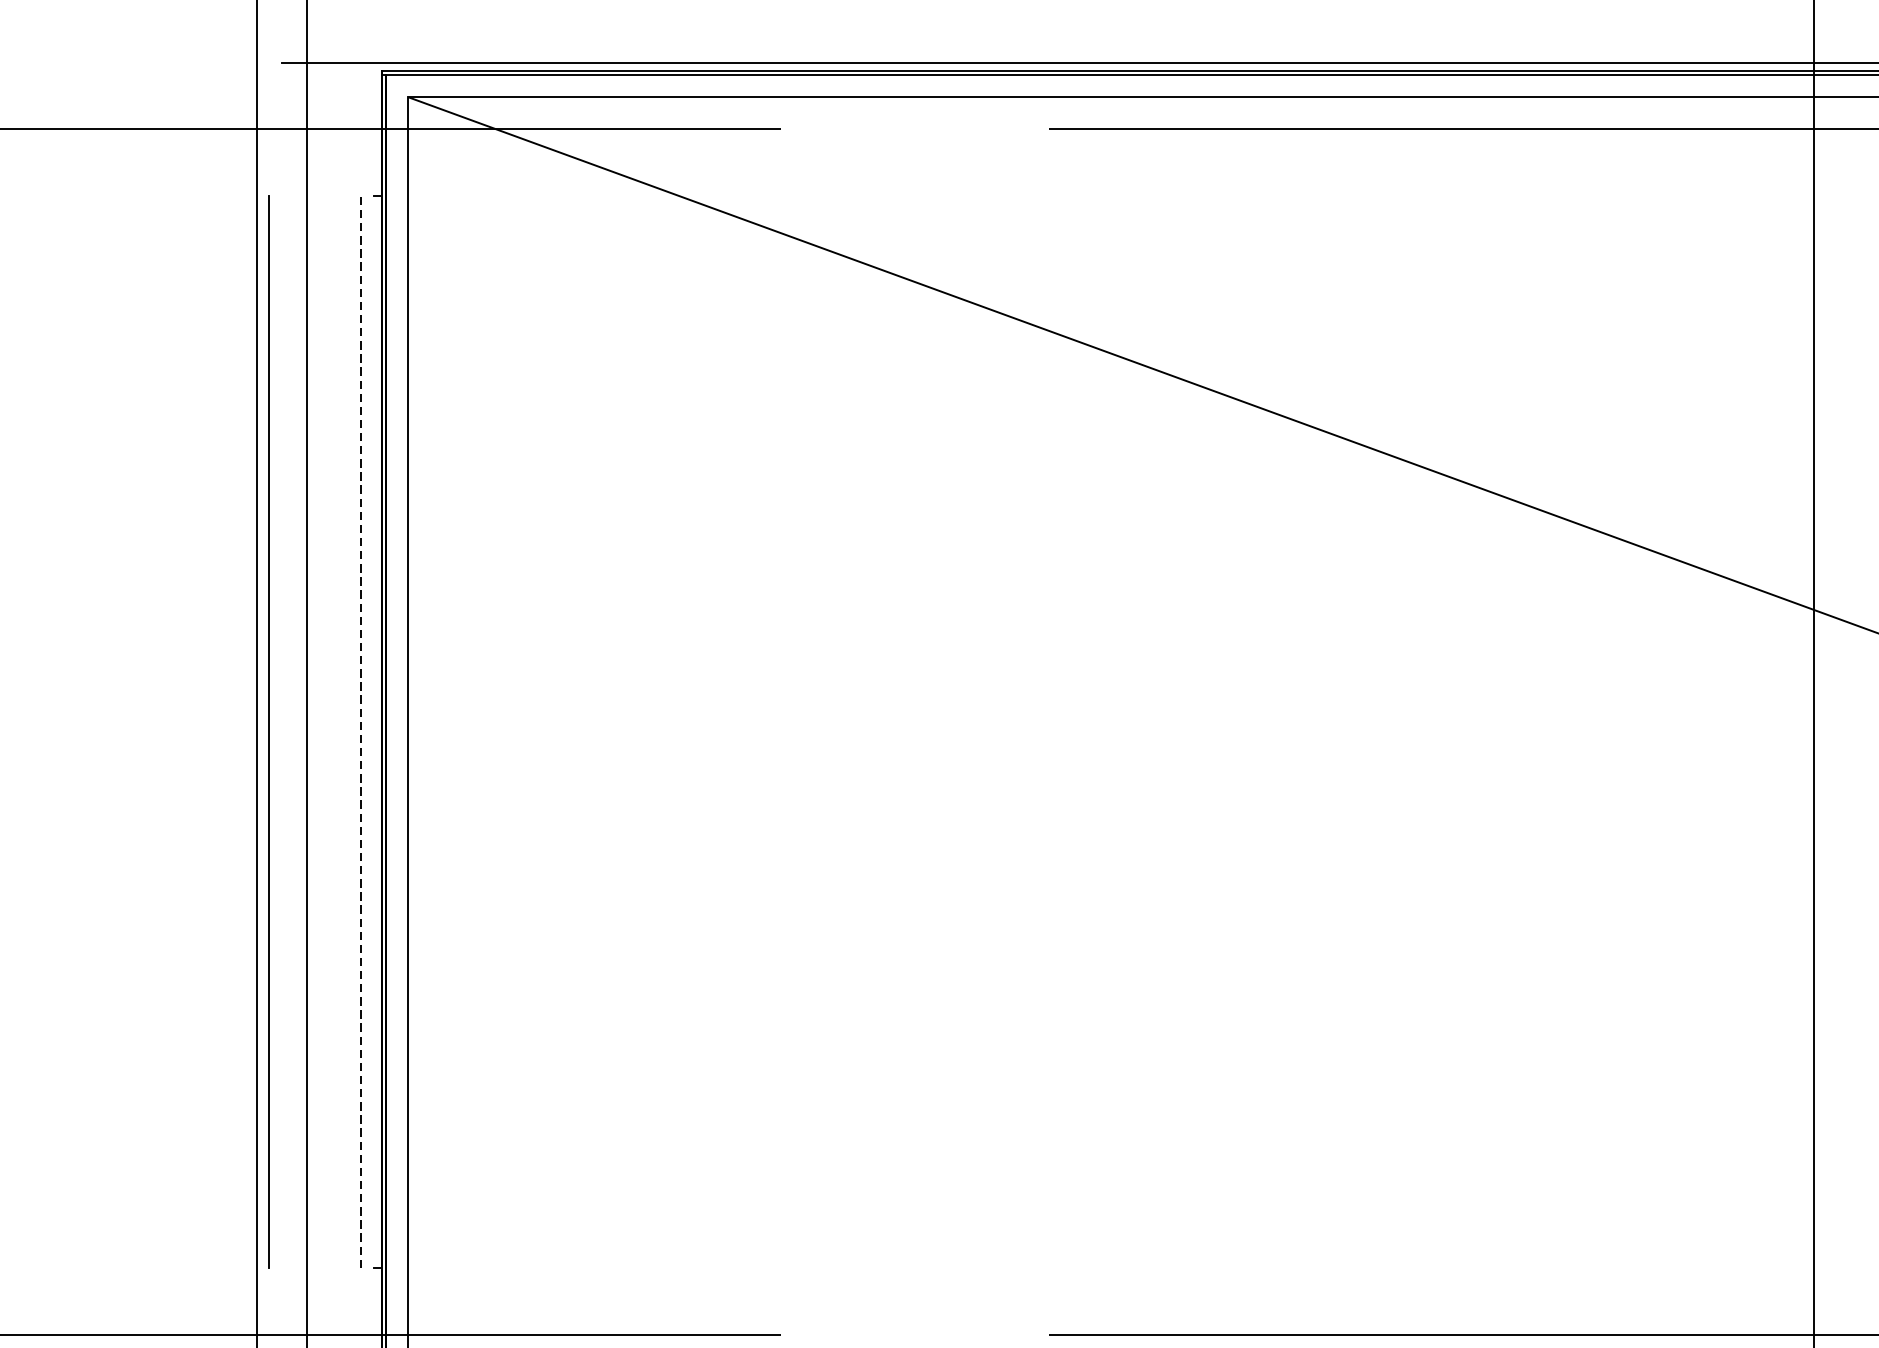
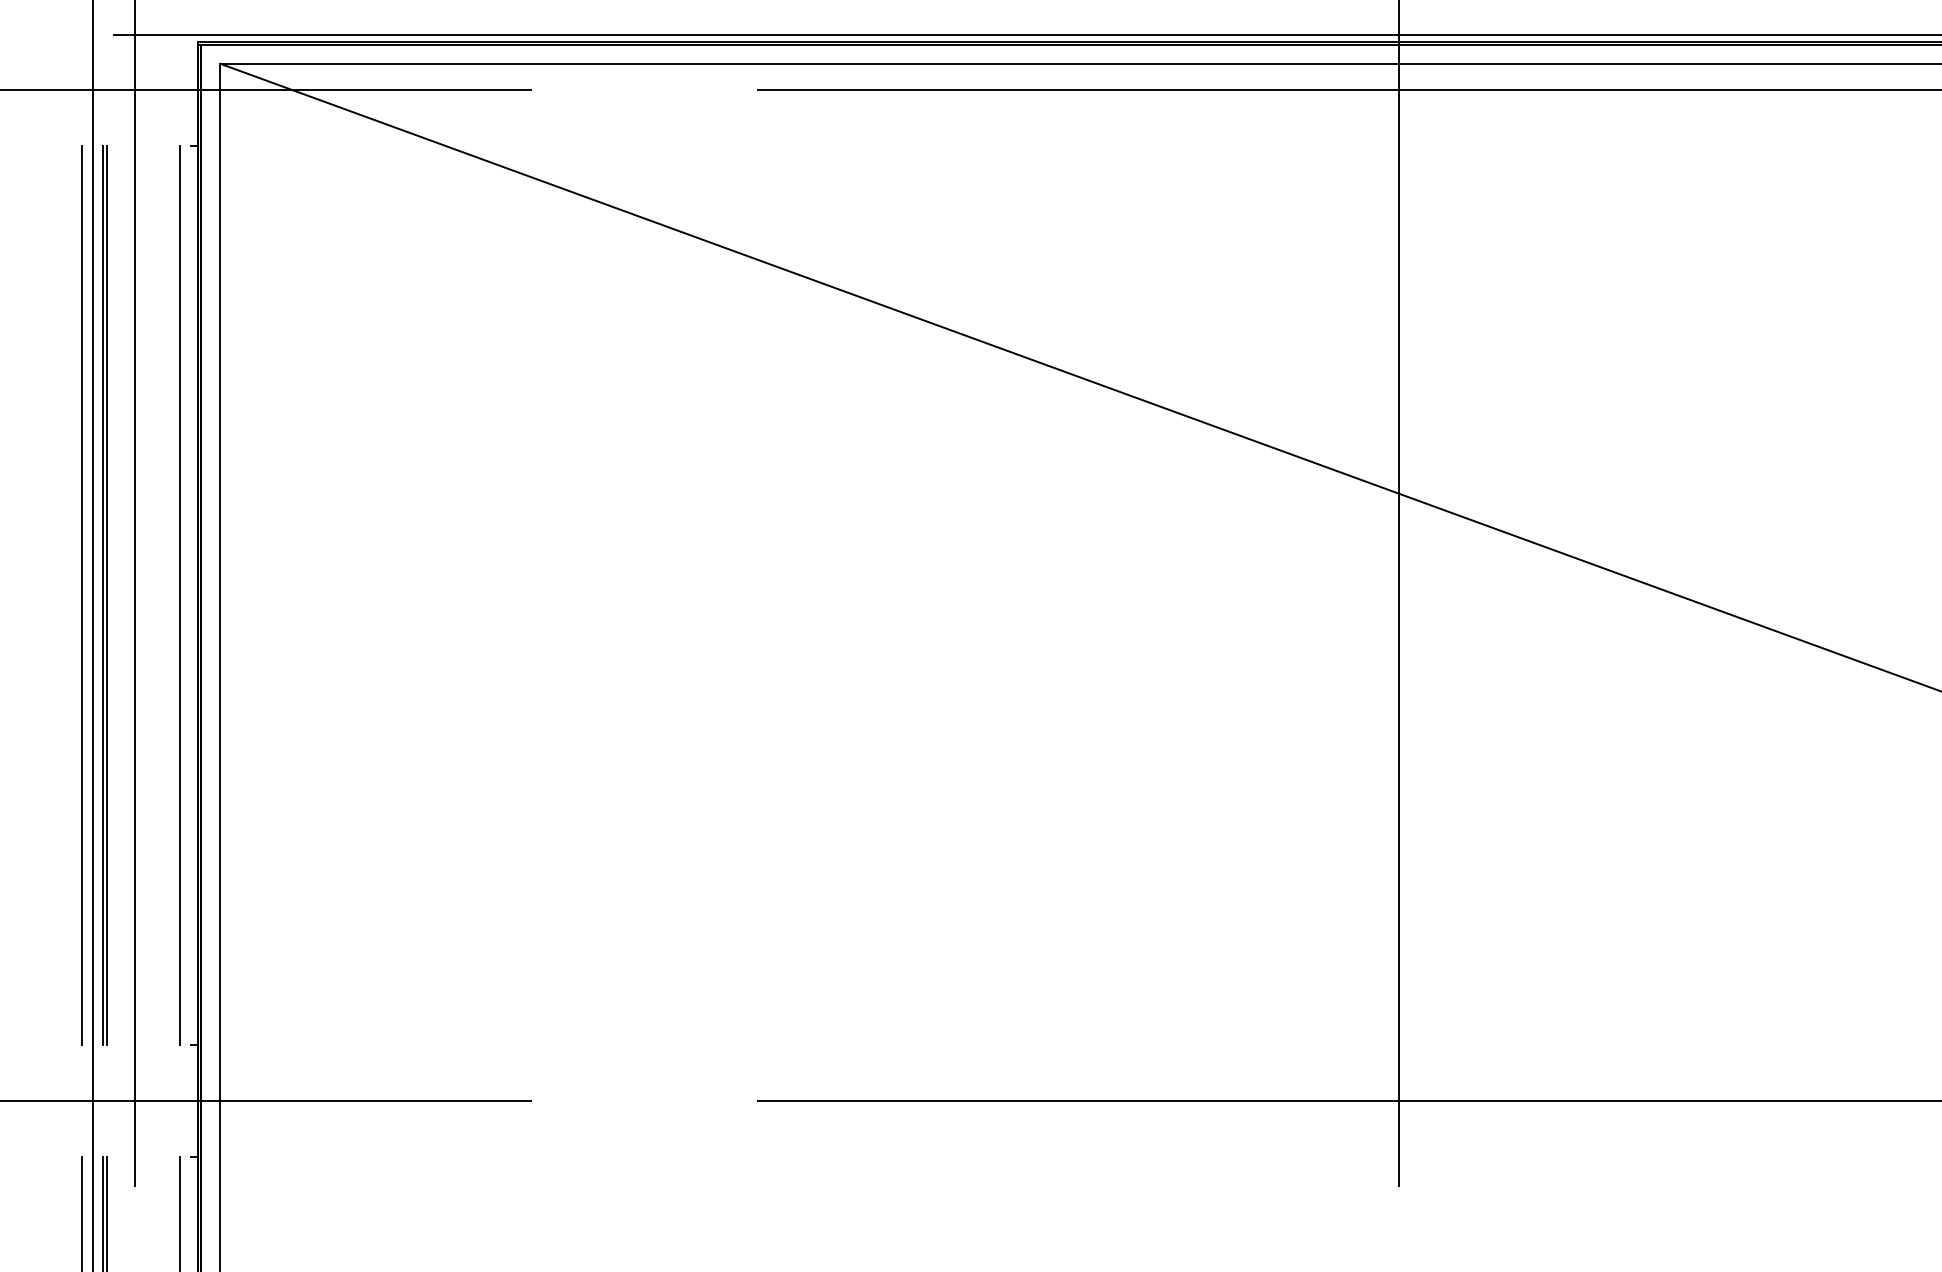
line: (244, 731) -> (82, 595), added
line: (273, 731) -> (106, 595), added
line: (361, 731) -> (180, 595), dashed -> solid

